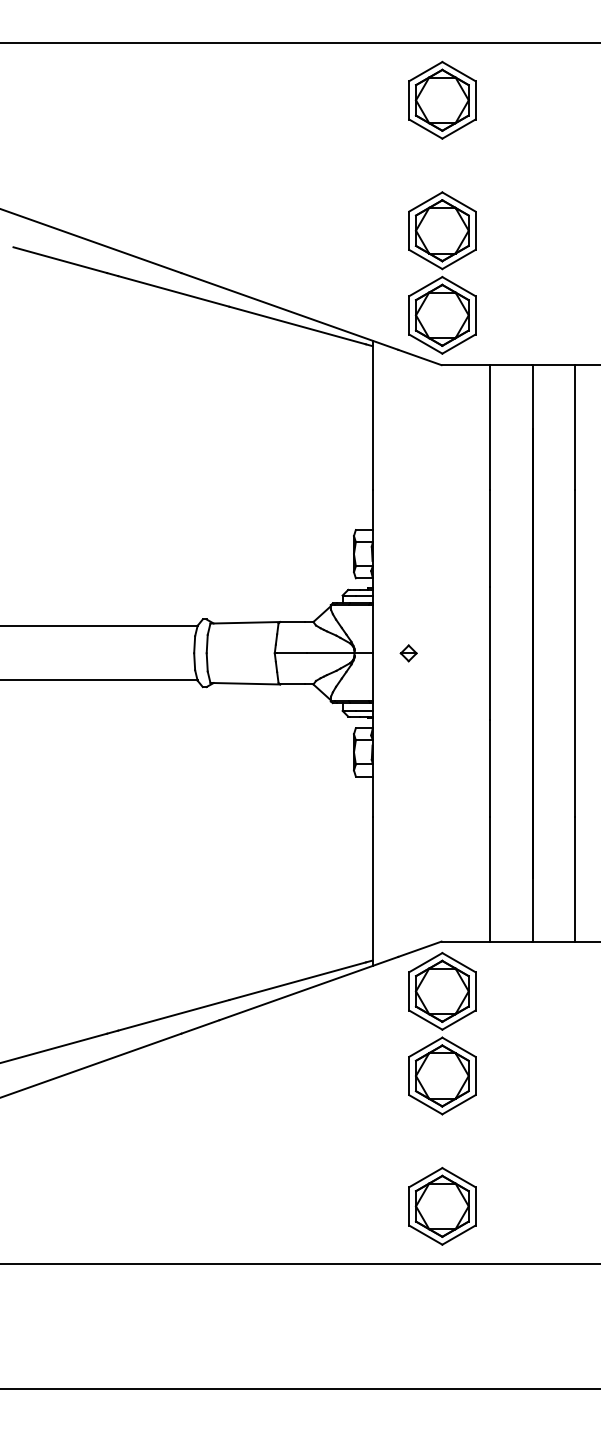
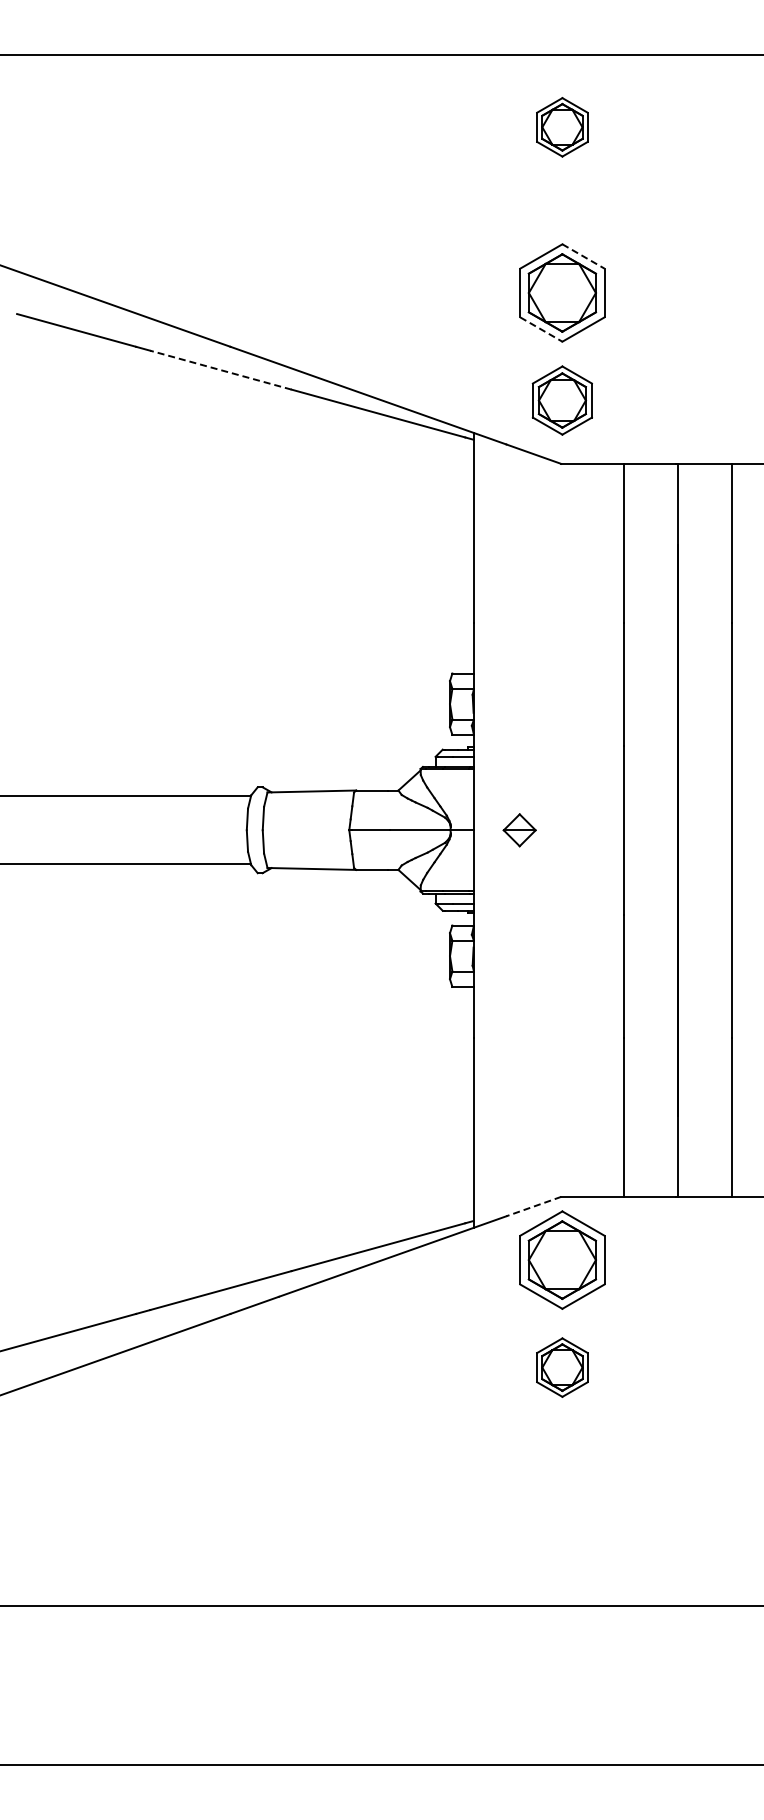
part: (442, 100) -> (562, 127), size x0.6
line: (458, 202) -> (583, 256), solid -> dashed
line: (425, 259) -> (541, 329), solid -> dashed
line: (173, 291) -> (220, 370), solid -> dashed
part: (442, 315) -> (562, 400), size x0.7
part: (408, 653) -> (519, 830), size x1.6
line: (419, 949) -> (533, 1206), solid -> dashed
part: (442, 1075) -> (562, 1367), size x0.6
part: (442, 1206) -> (562, 1533), removed

